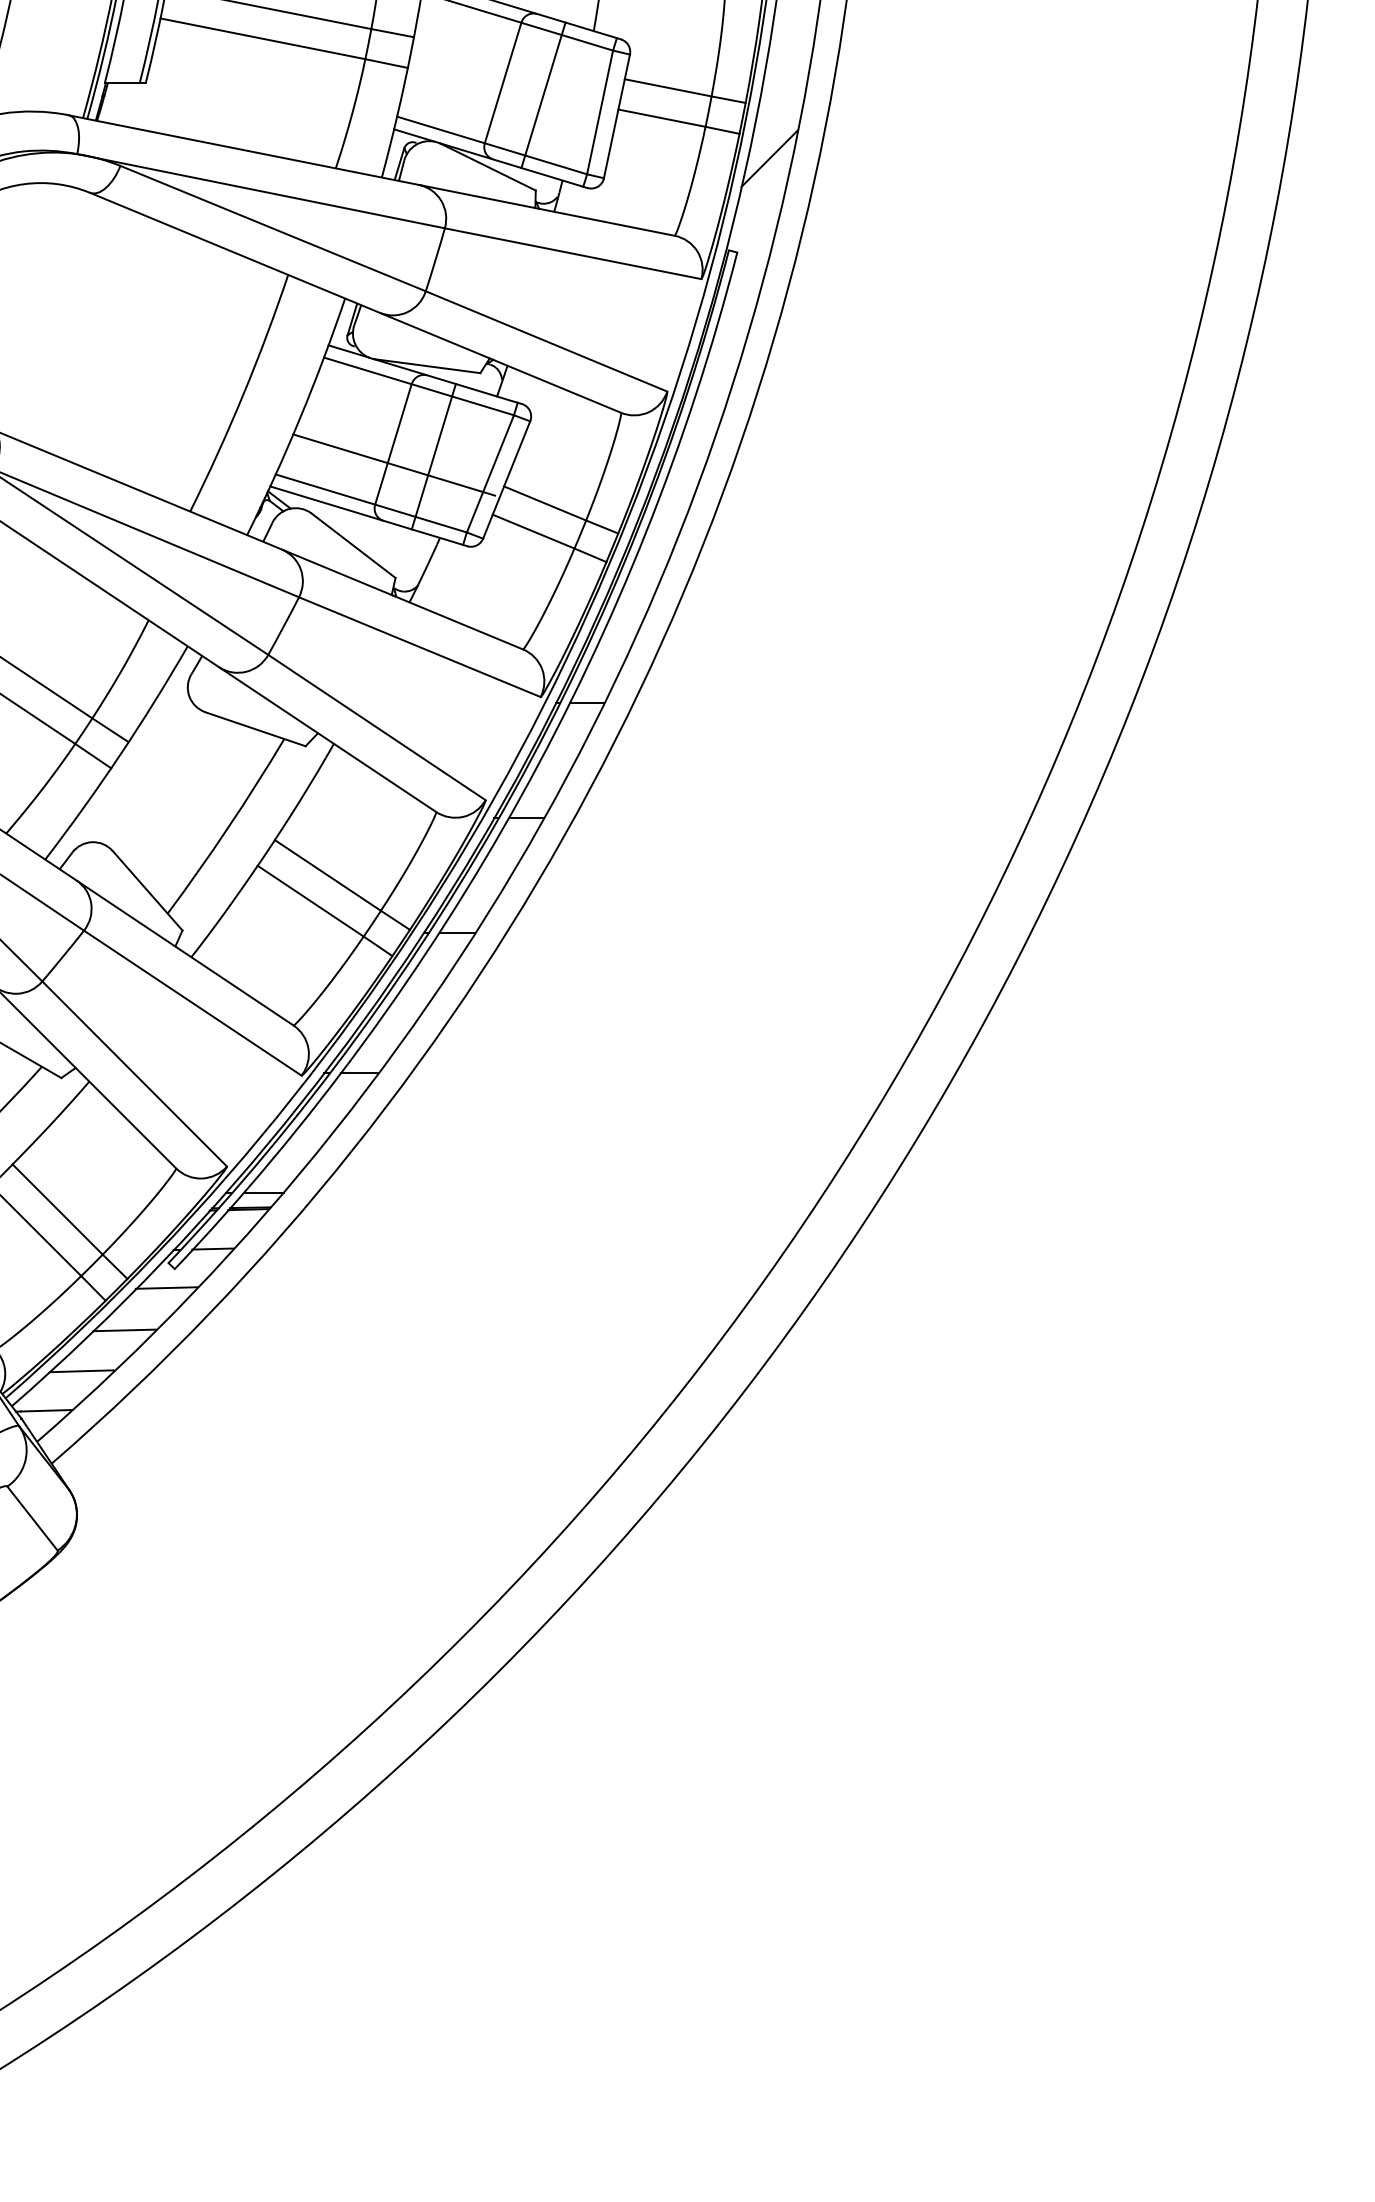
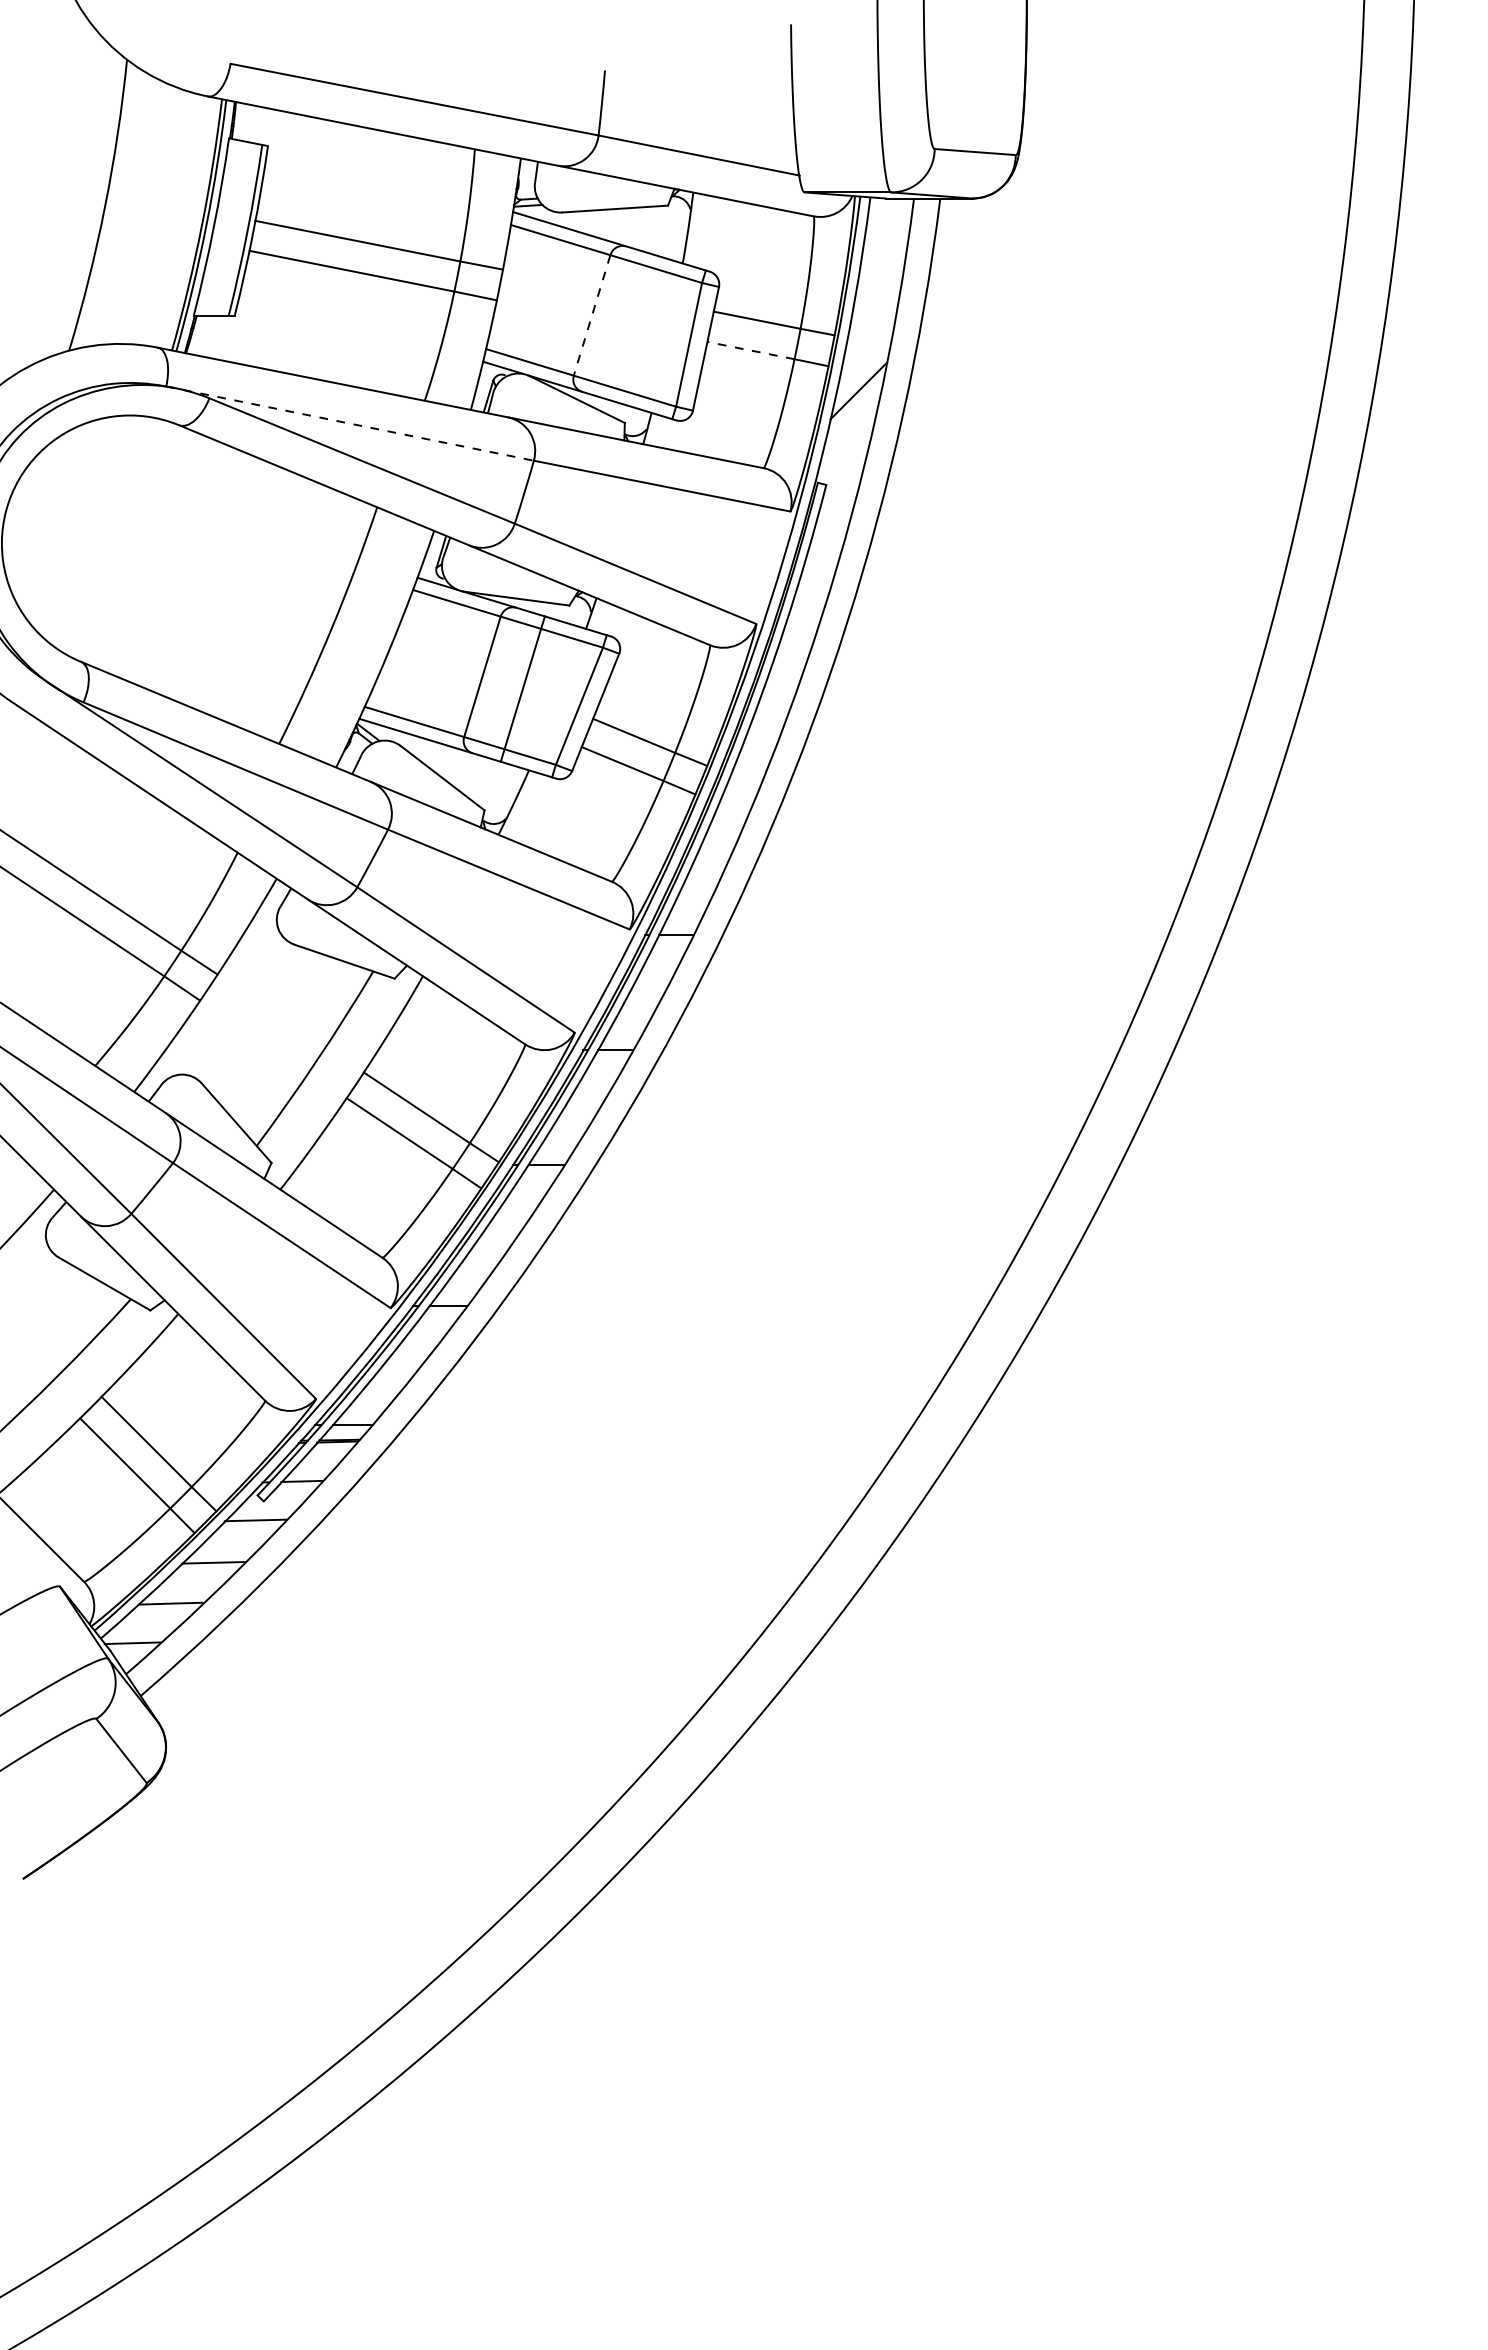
line: (503, 83) -> (592, 315), solid -> dashed
line: (543, 95) -> (632, 327), removed
line: (661, 118) -> (750, 350), solid -> dashed
line: (261, 191) -> (350, 423), solid -> dashed
line: (394, 465) -> (483, 697), removed

